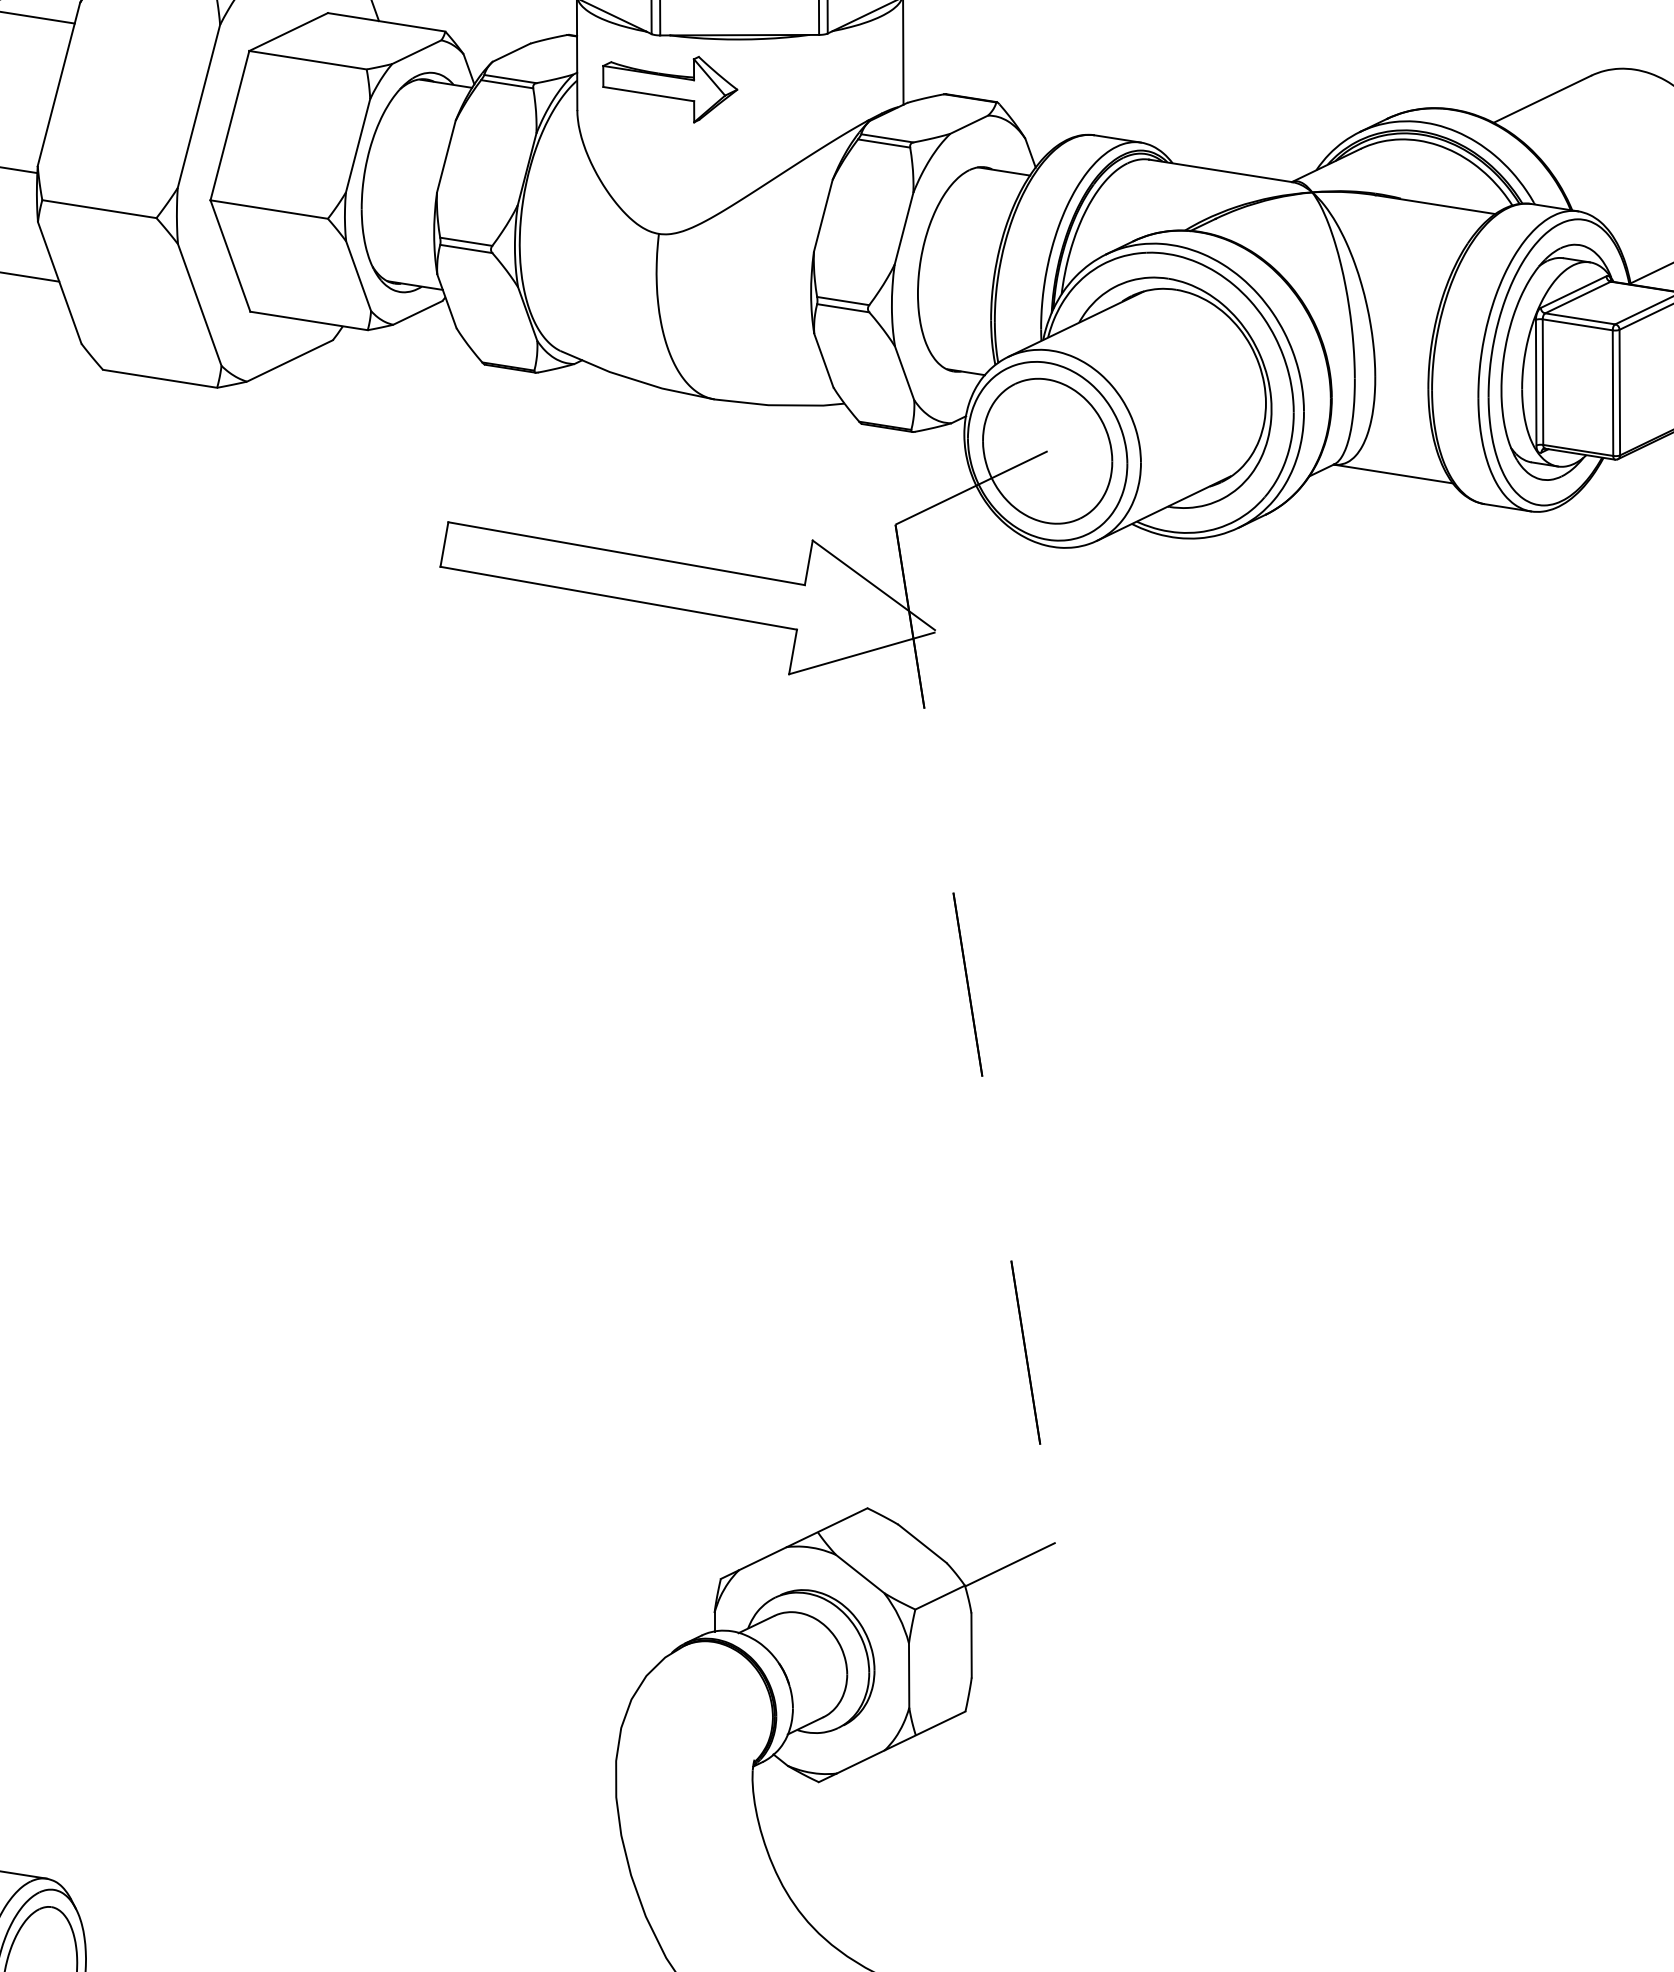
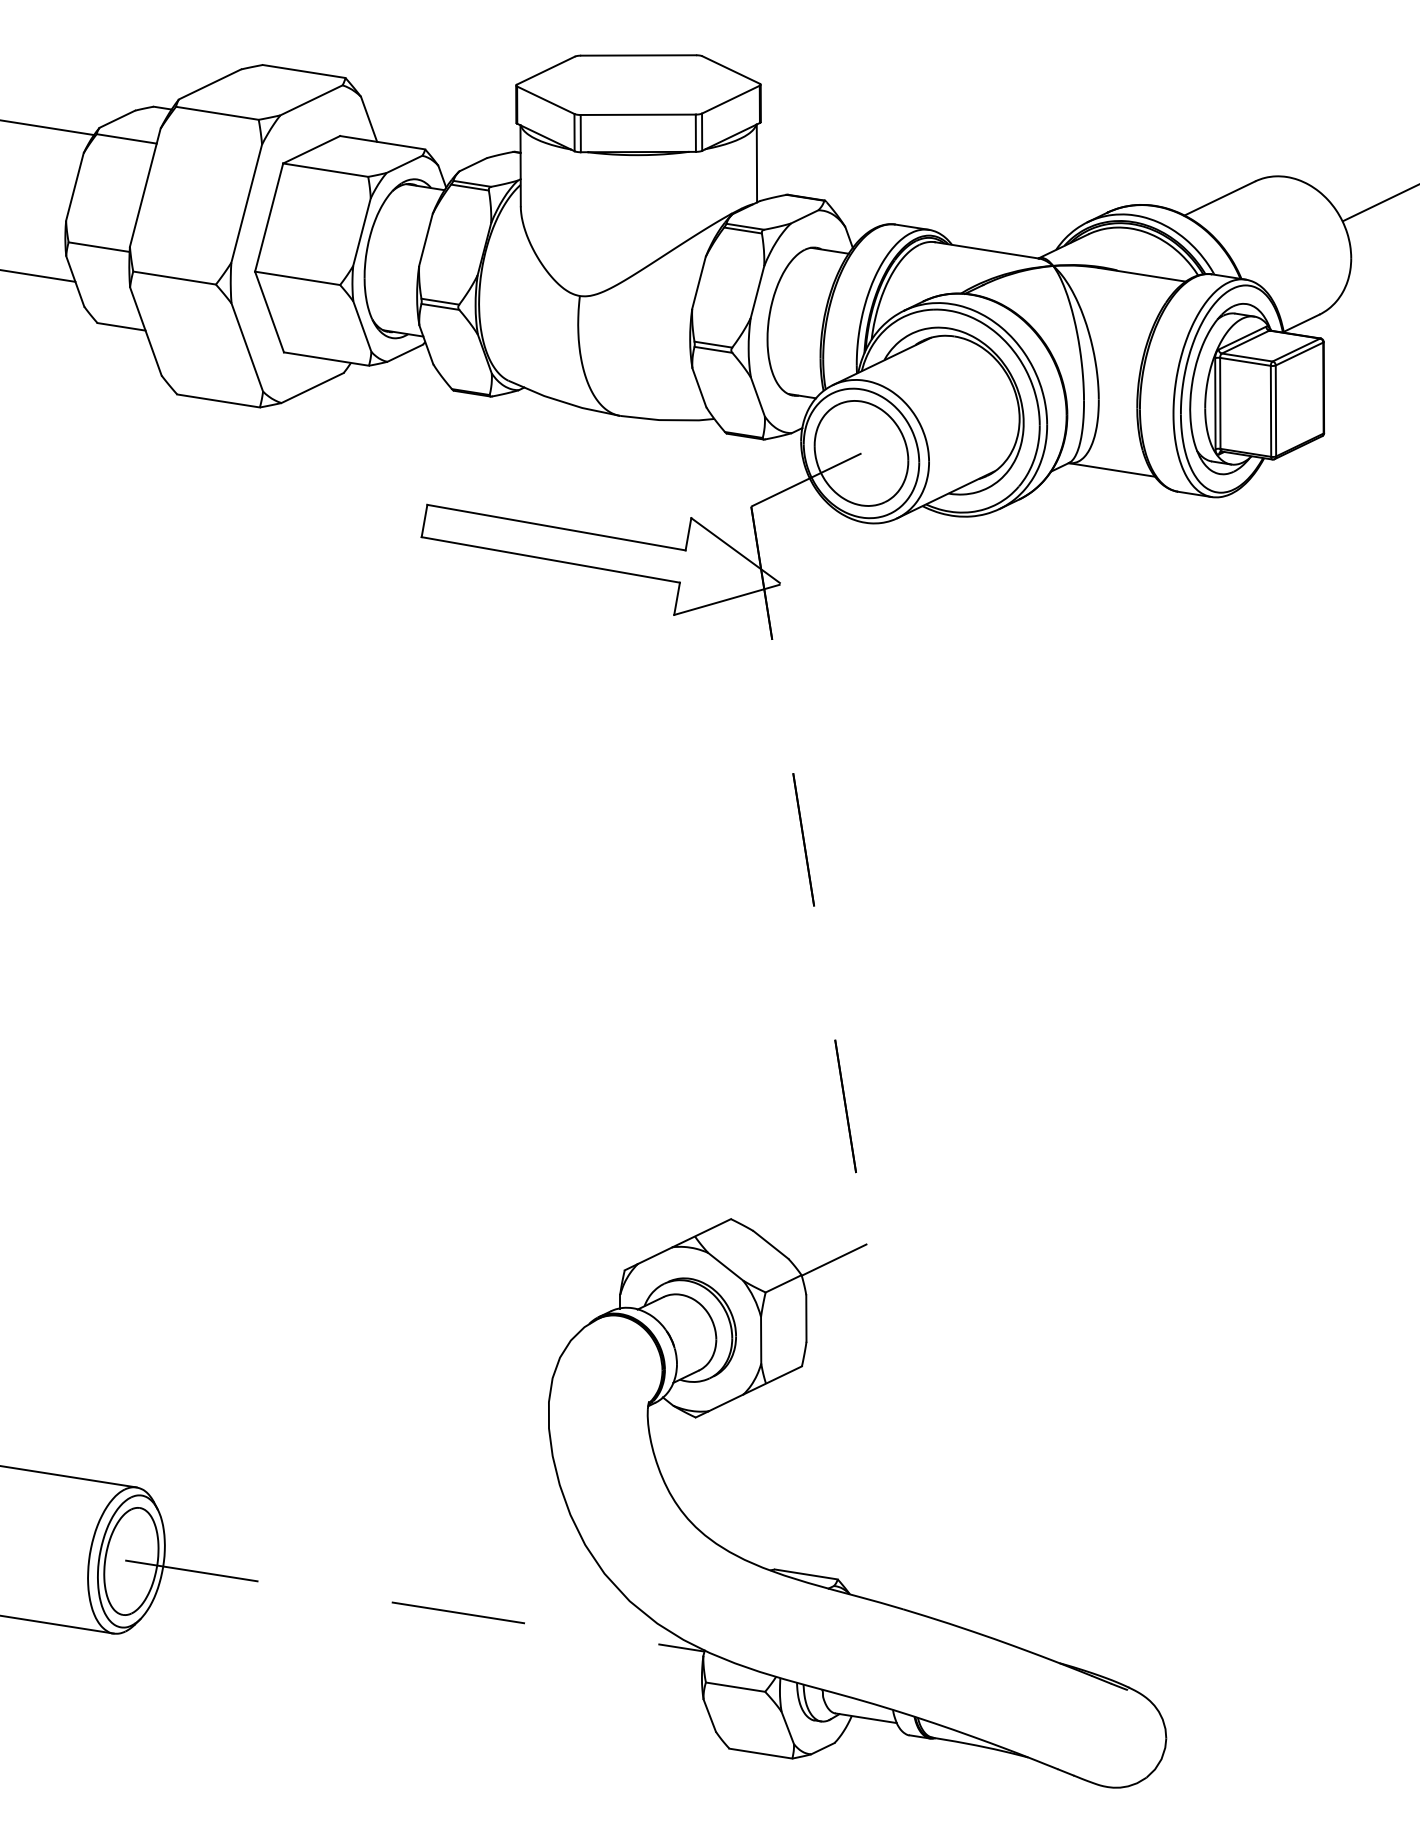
part: (669, 89) -> (587, 191), removed

